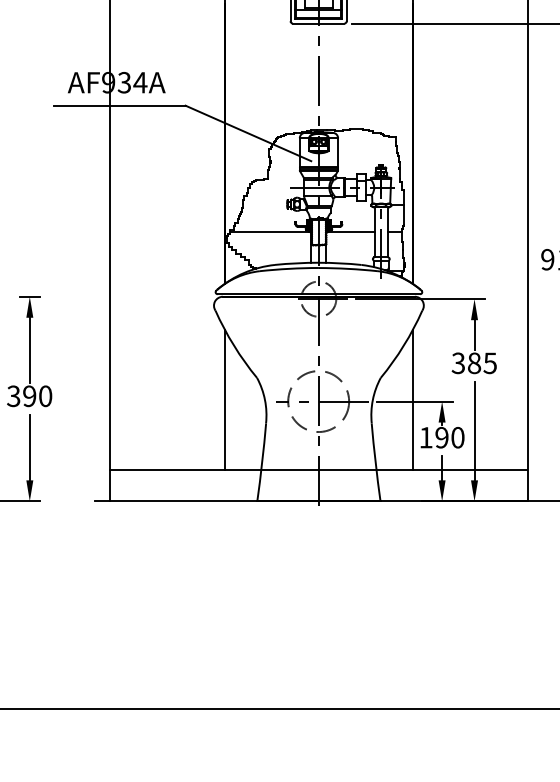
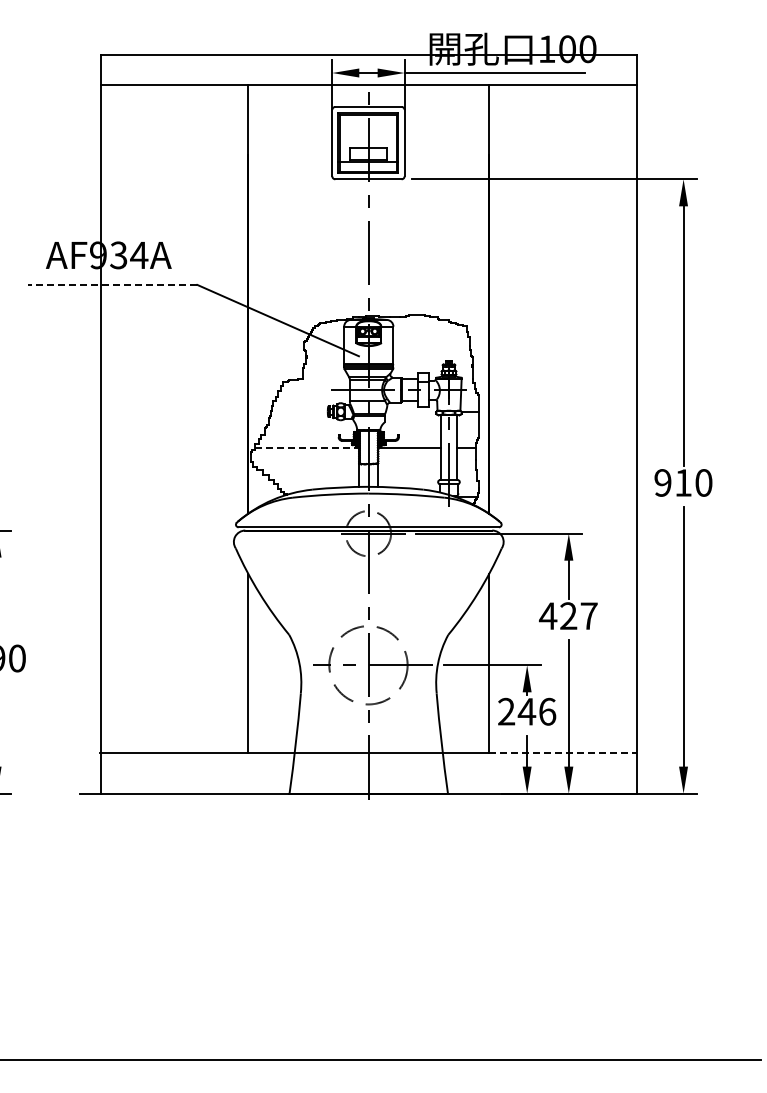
line: (119, 105) -> (112, 284), solid -> dashed
line: (271, 232) -> (307, 447), solid -> dashed
text: (473, 363) -> (567, 616), 385 -> 427
text: (442, 437) -> (527, 711), 190 -> 246
line: (470, 470) -> (563, 753), solid -> dashed

